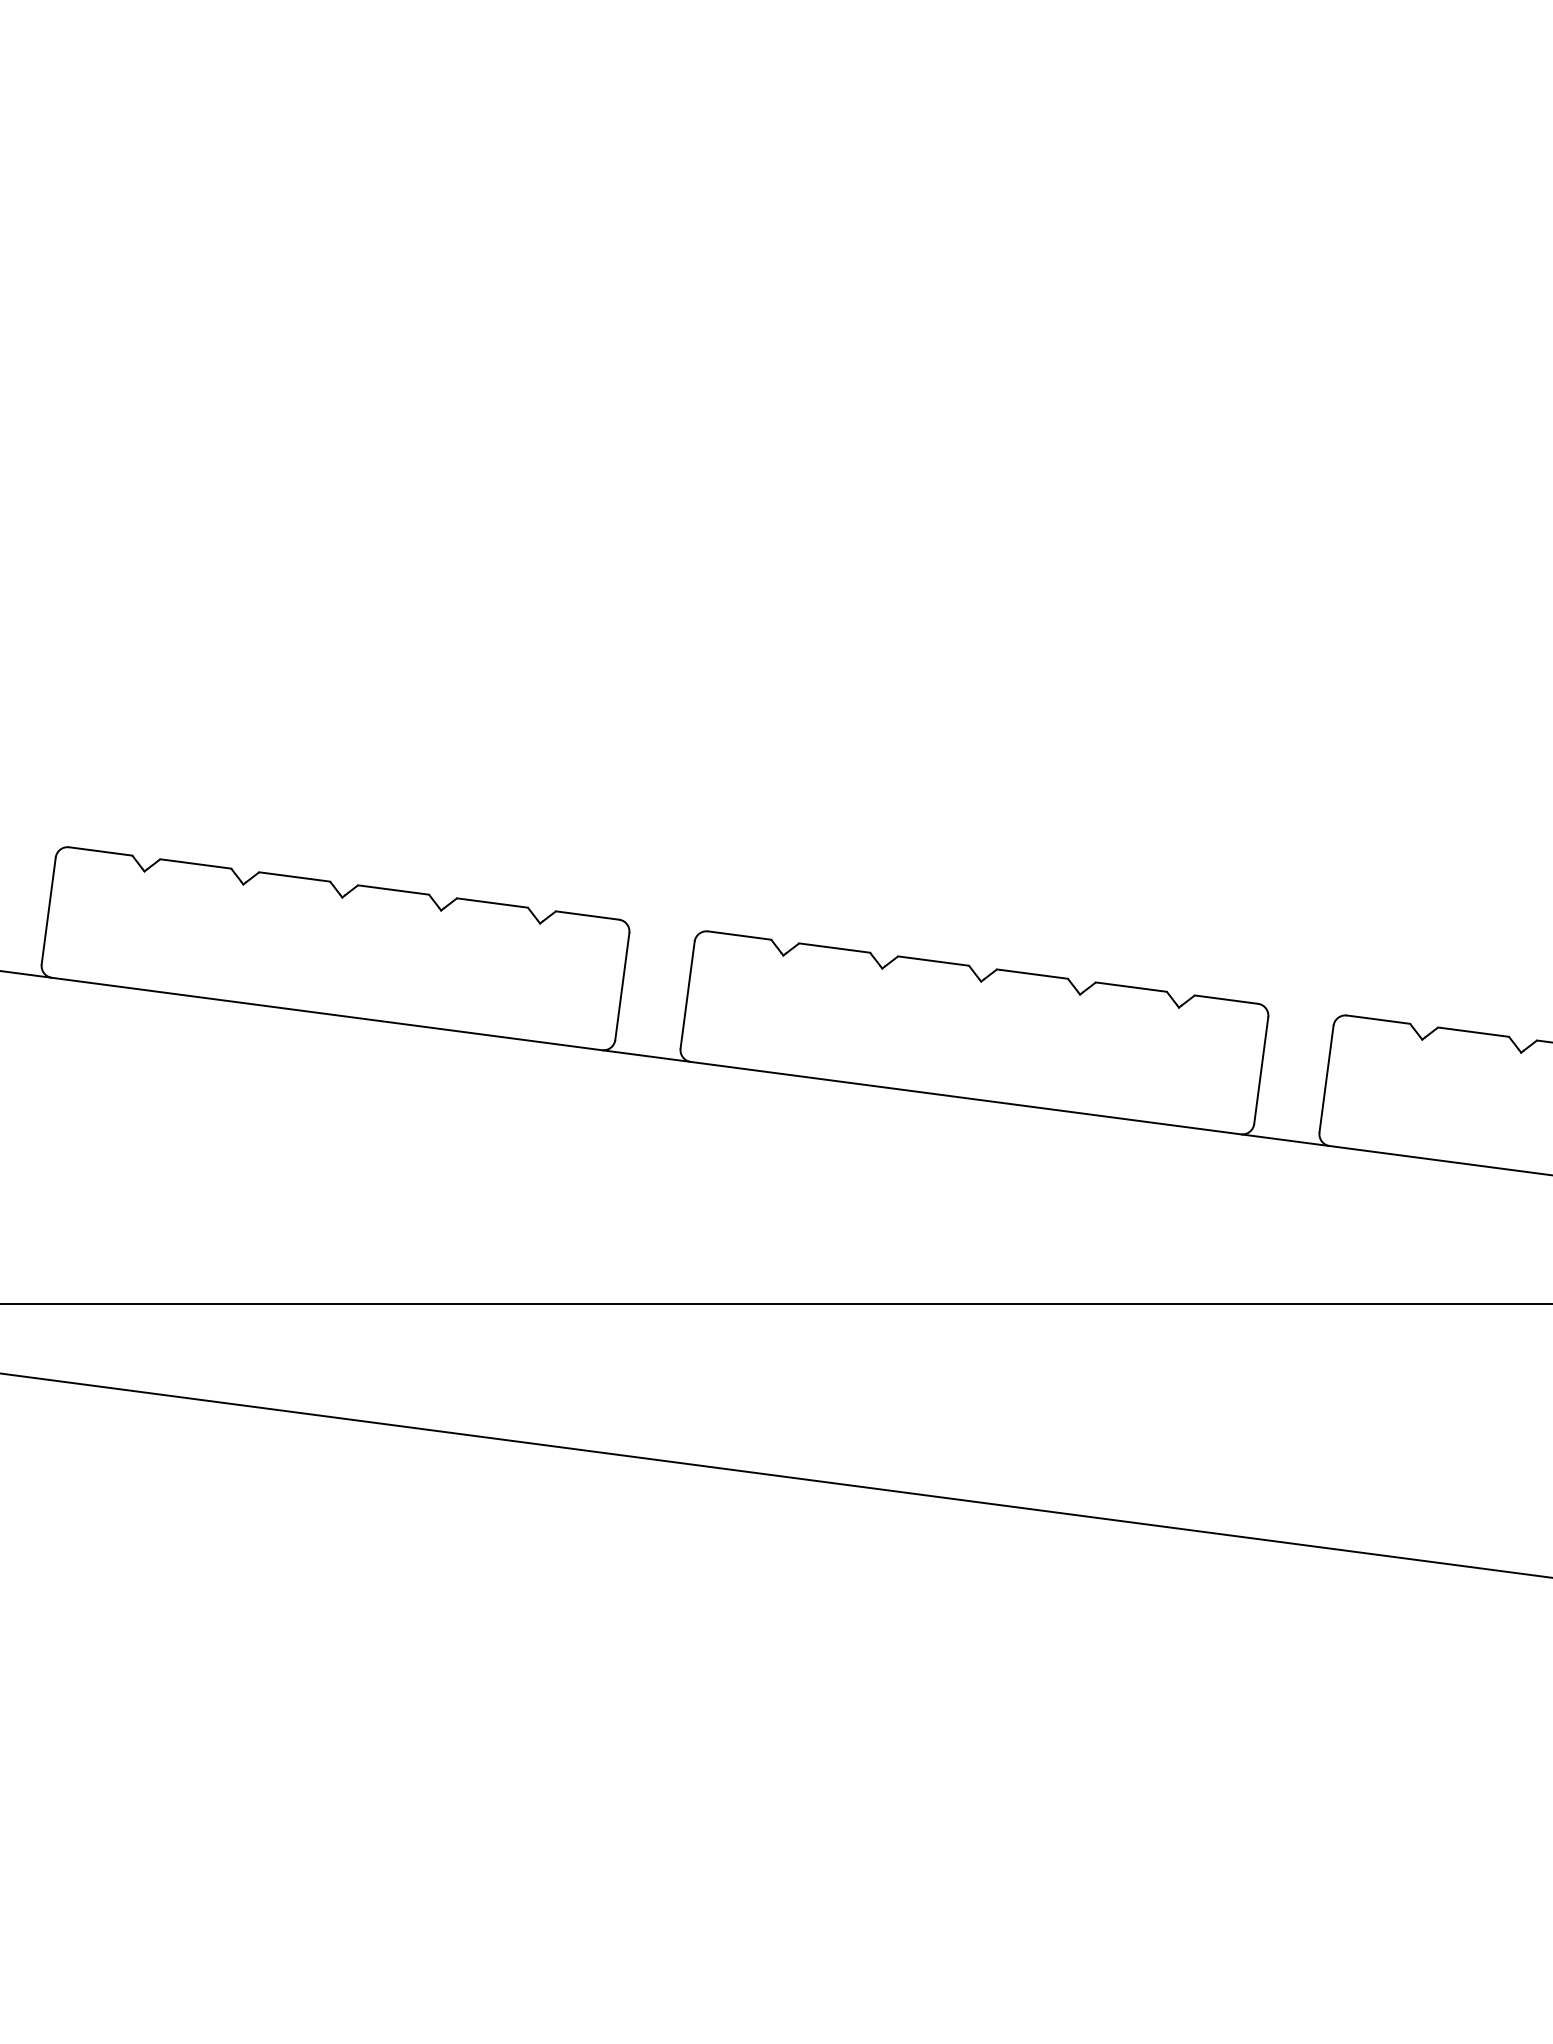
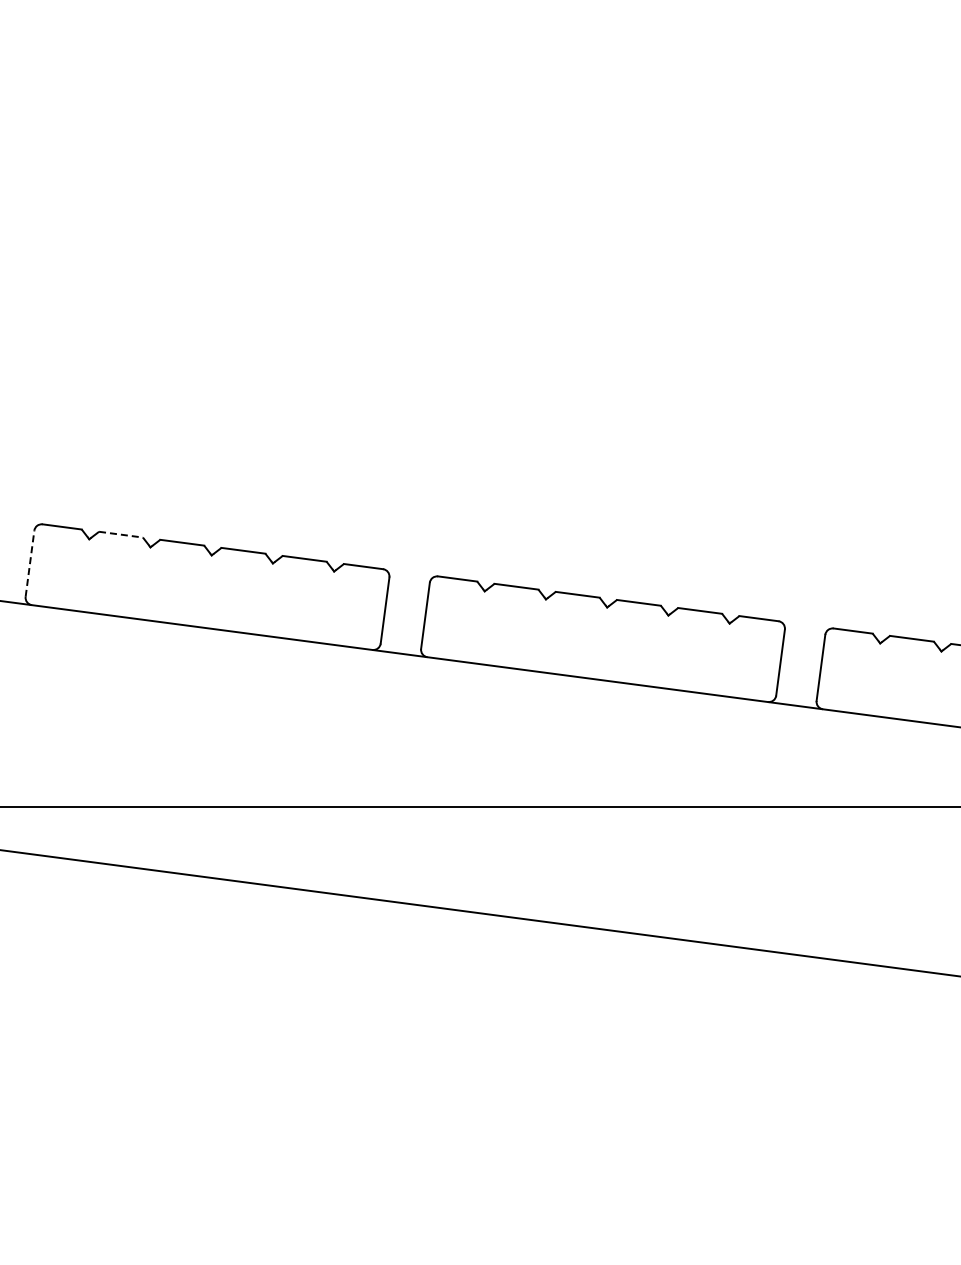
line: (196, 863) -> (121, 534), solid -> dashed
line: (49, 910) -> (30, 563), solid -> dashed

